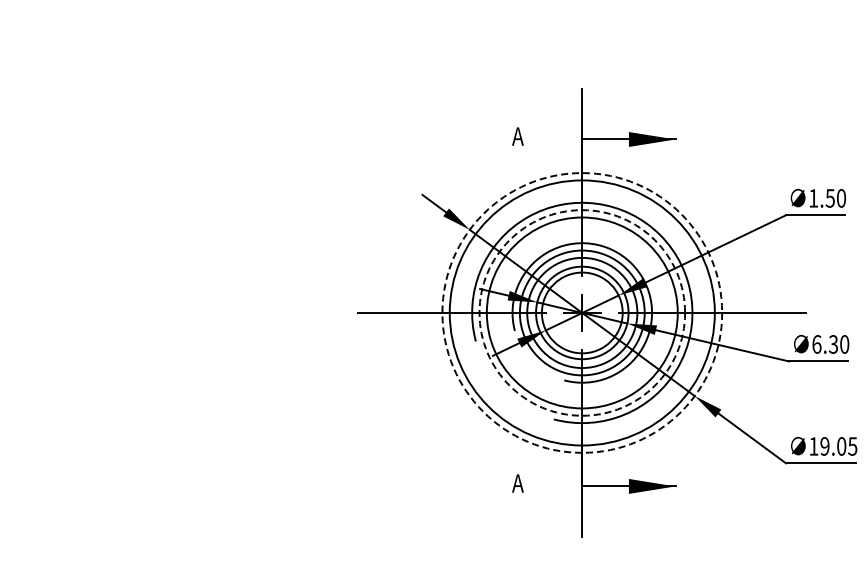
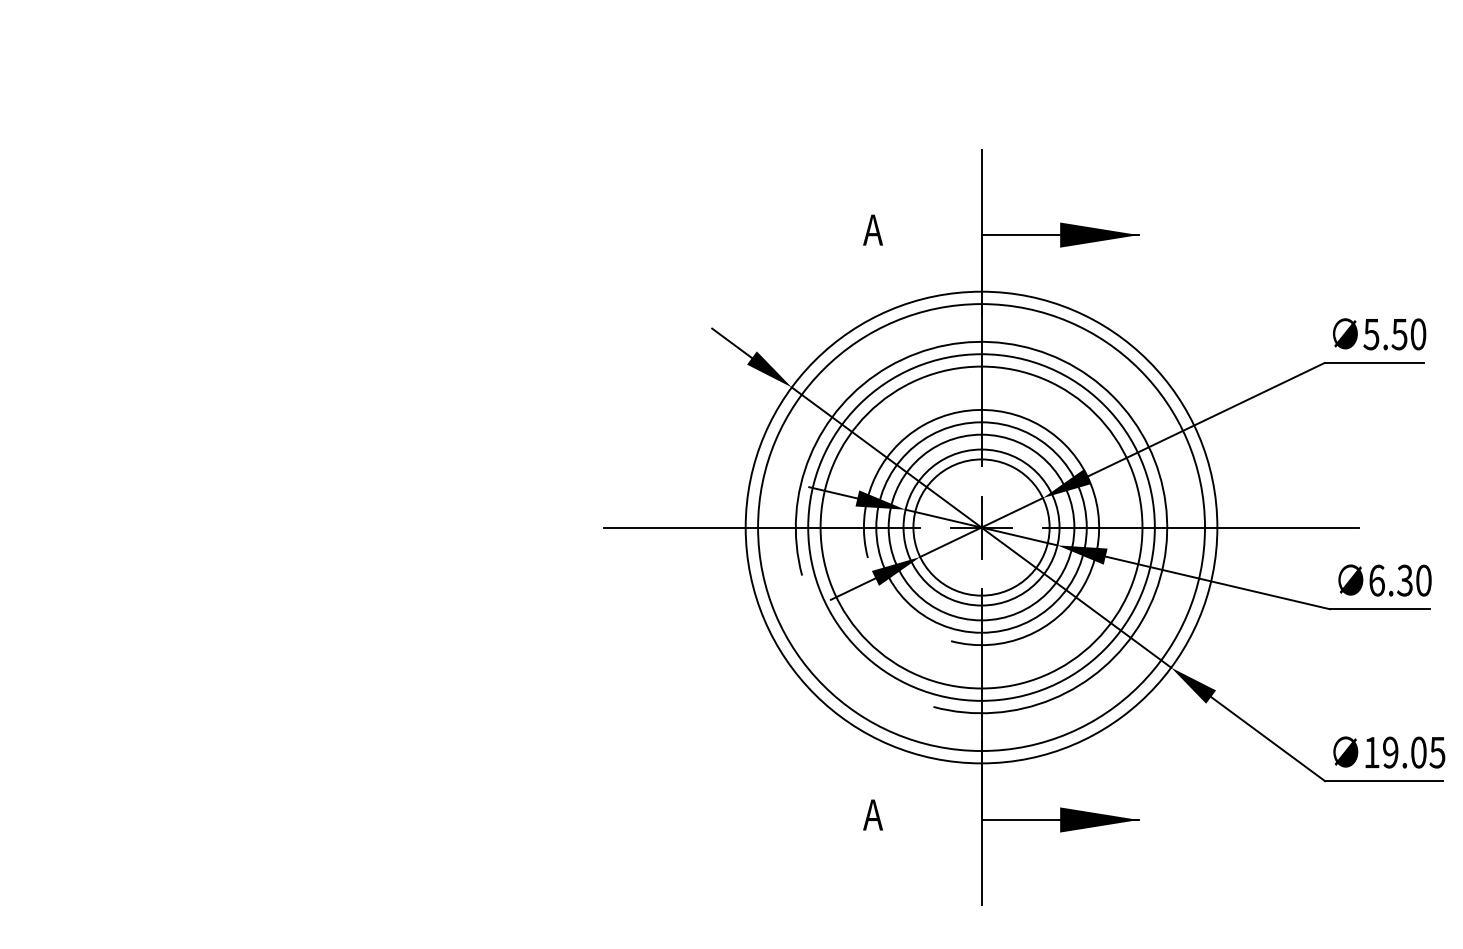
text: (813, 198) -> (1371, 334), 1.50 -> 5.50
circle: (582, 312) -> (981, 526), dashed -> solid
circle: (582, 312) -> (981, 526), dashed -> solid

